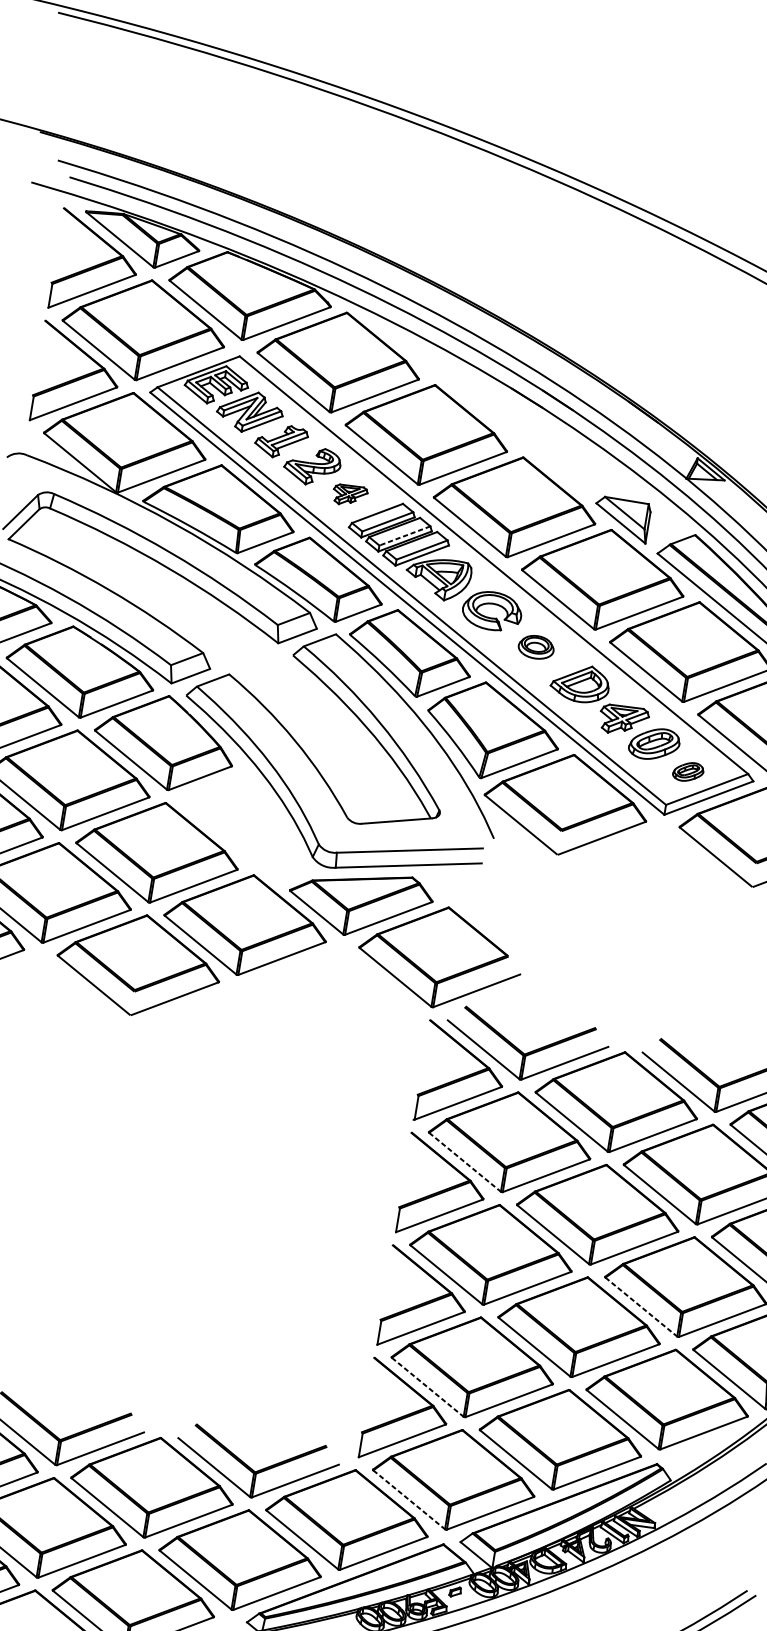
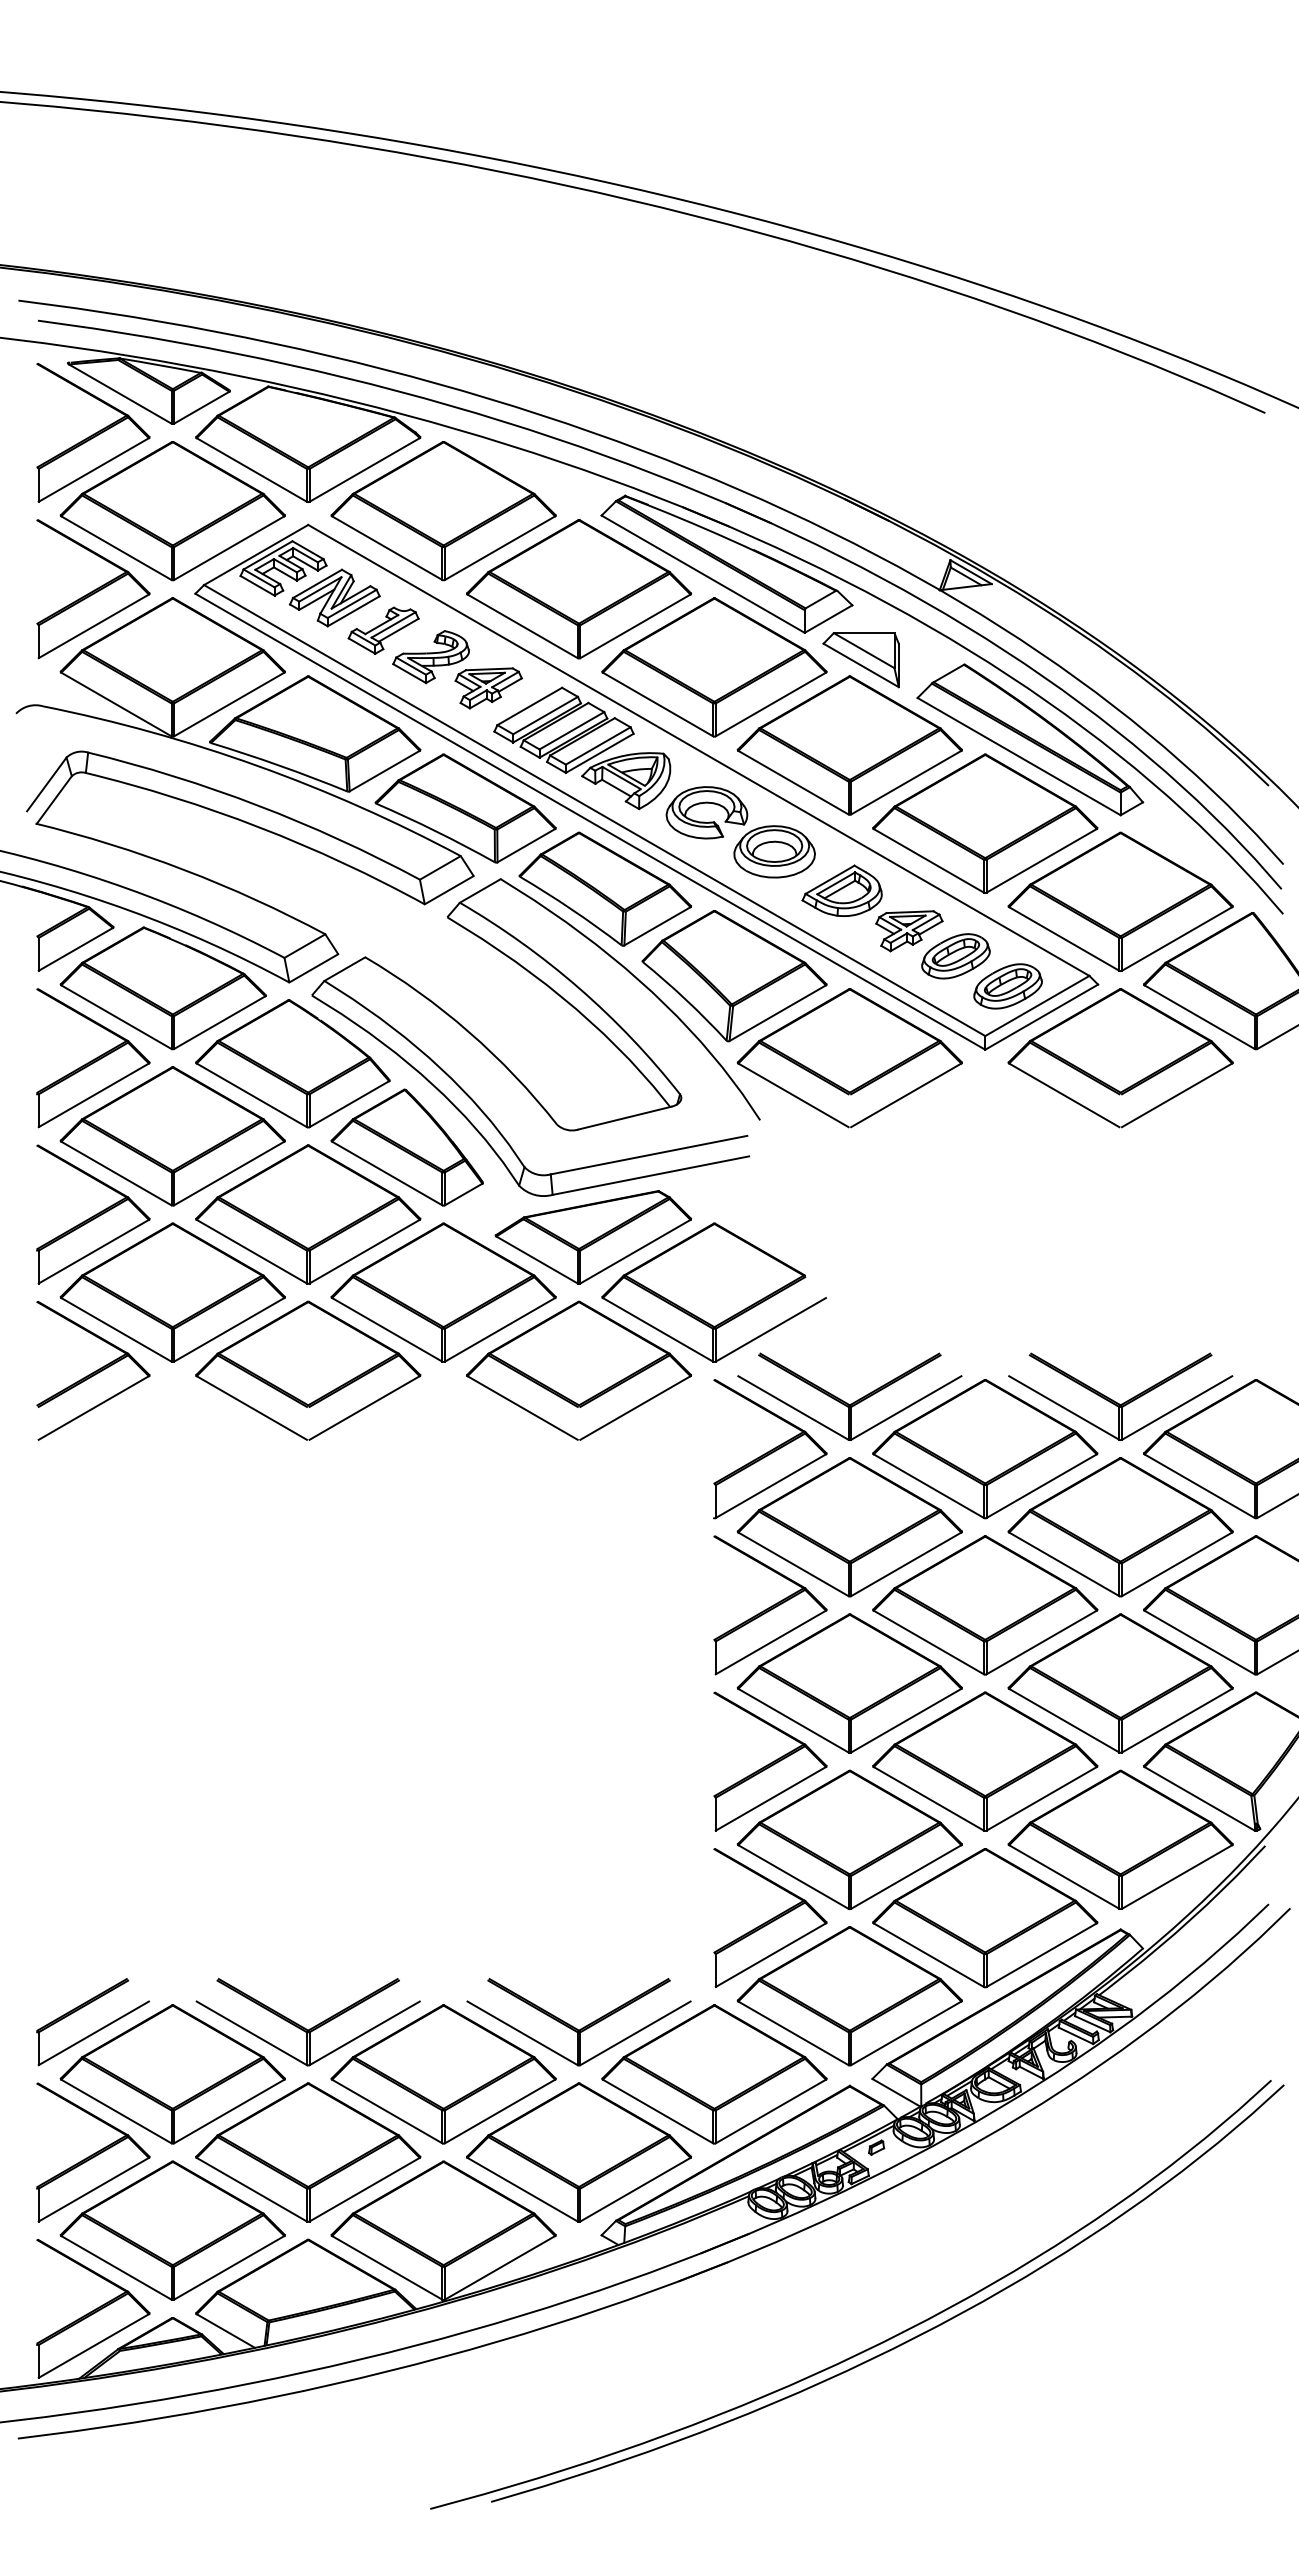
part: (536, 434) -> (726, 563), added
part: (349, 495) -> (488, 688), size x1.43
line: (404, 536) -> (571, 731), dashed -> solid
part: (536, 647) -> (774, 851), size x1.67
part: (687, 771) -> (1007, 986), size x1.67
part: (236, 816) -> (406, 1147), added
part: (333, 997) -> (578, 1370), added
line: (465, 1162) -> (793, 1564), dashed -> solid
line: (641, 1306) -> (1064, 1720), dashed -> solid
line: (427, 1387) -> (793, 1877), dashed -> solid
line: (409, 1499) -> (793, 2033), dashed -> solid

